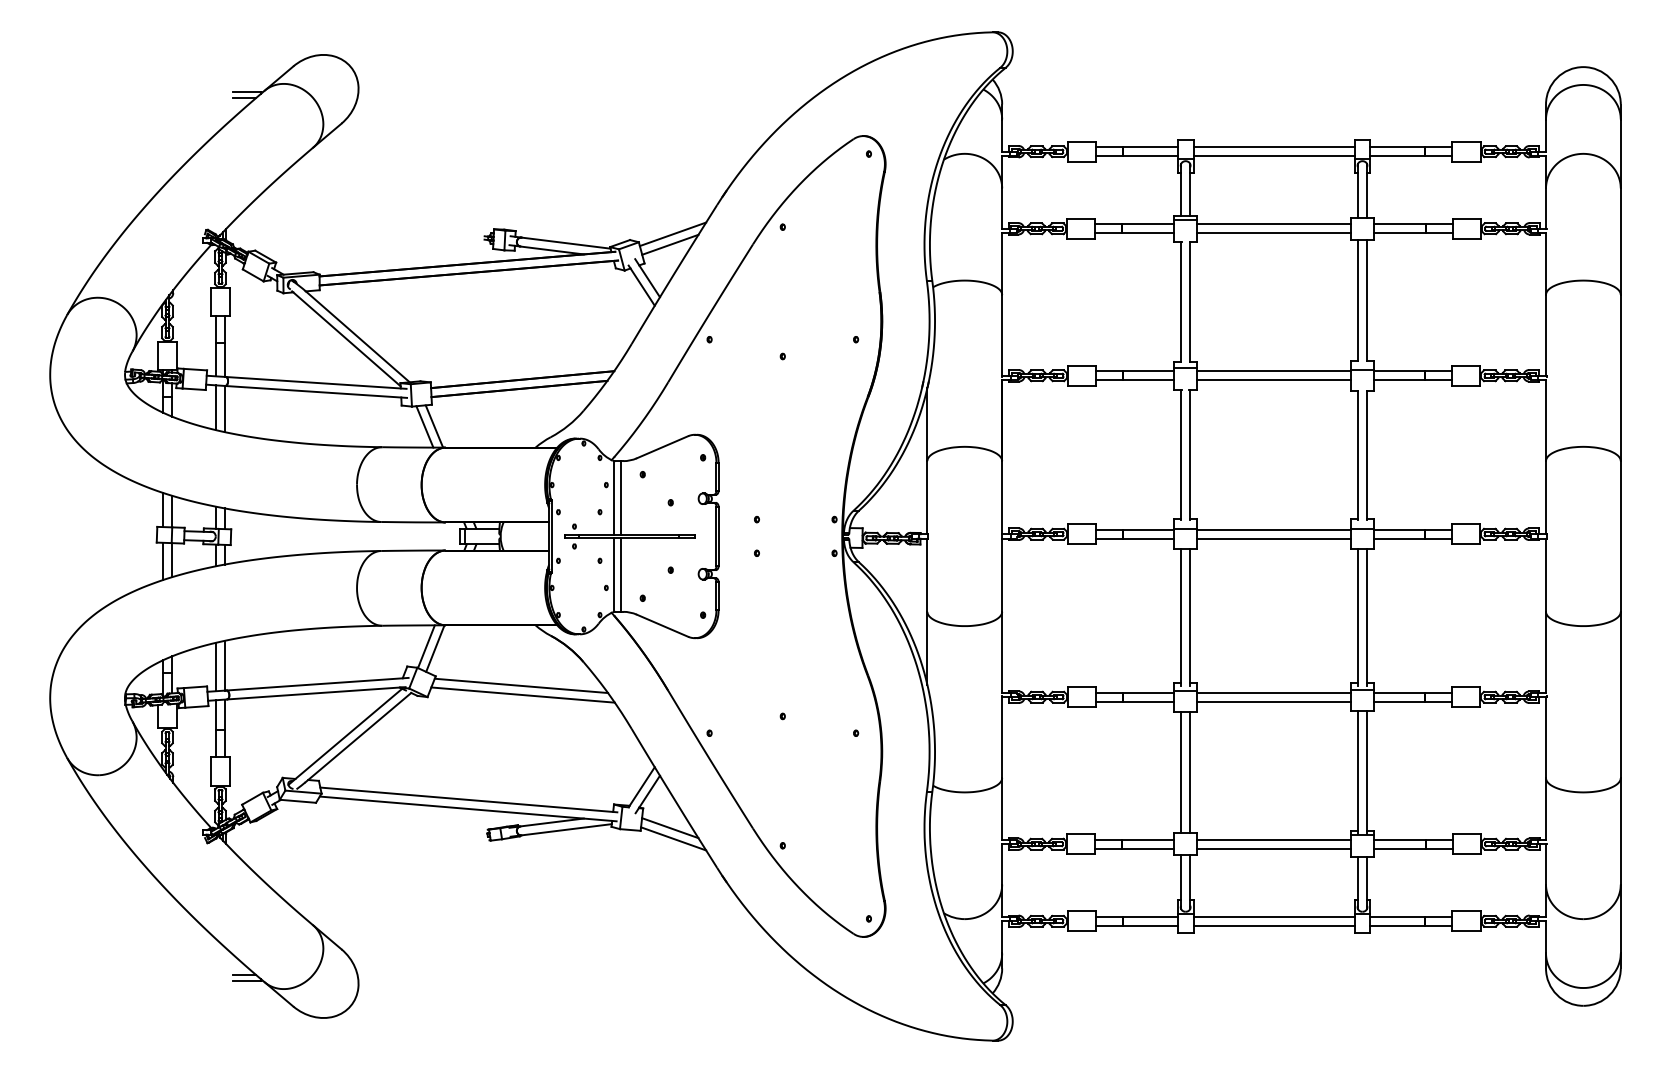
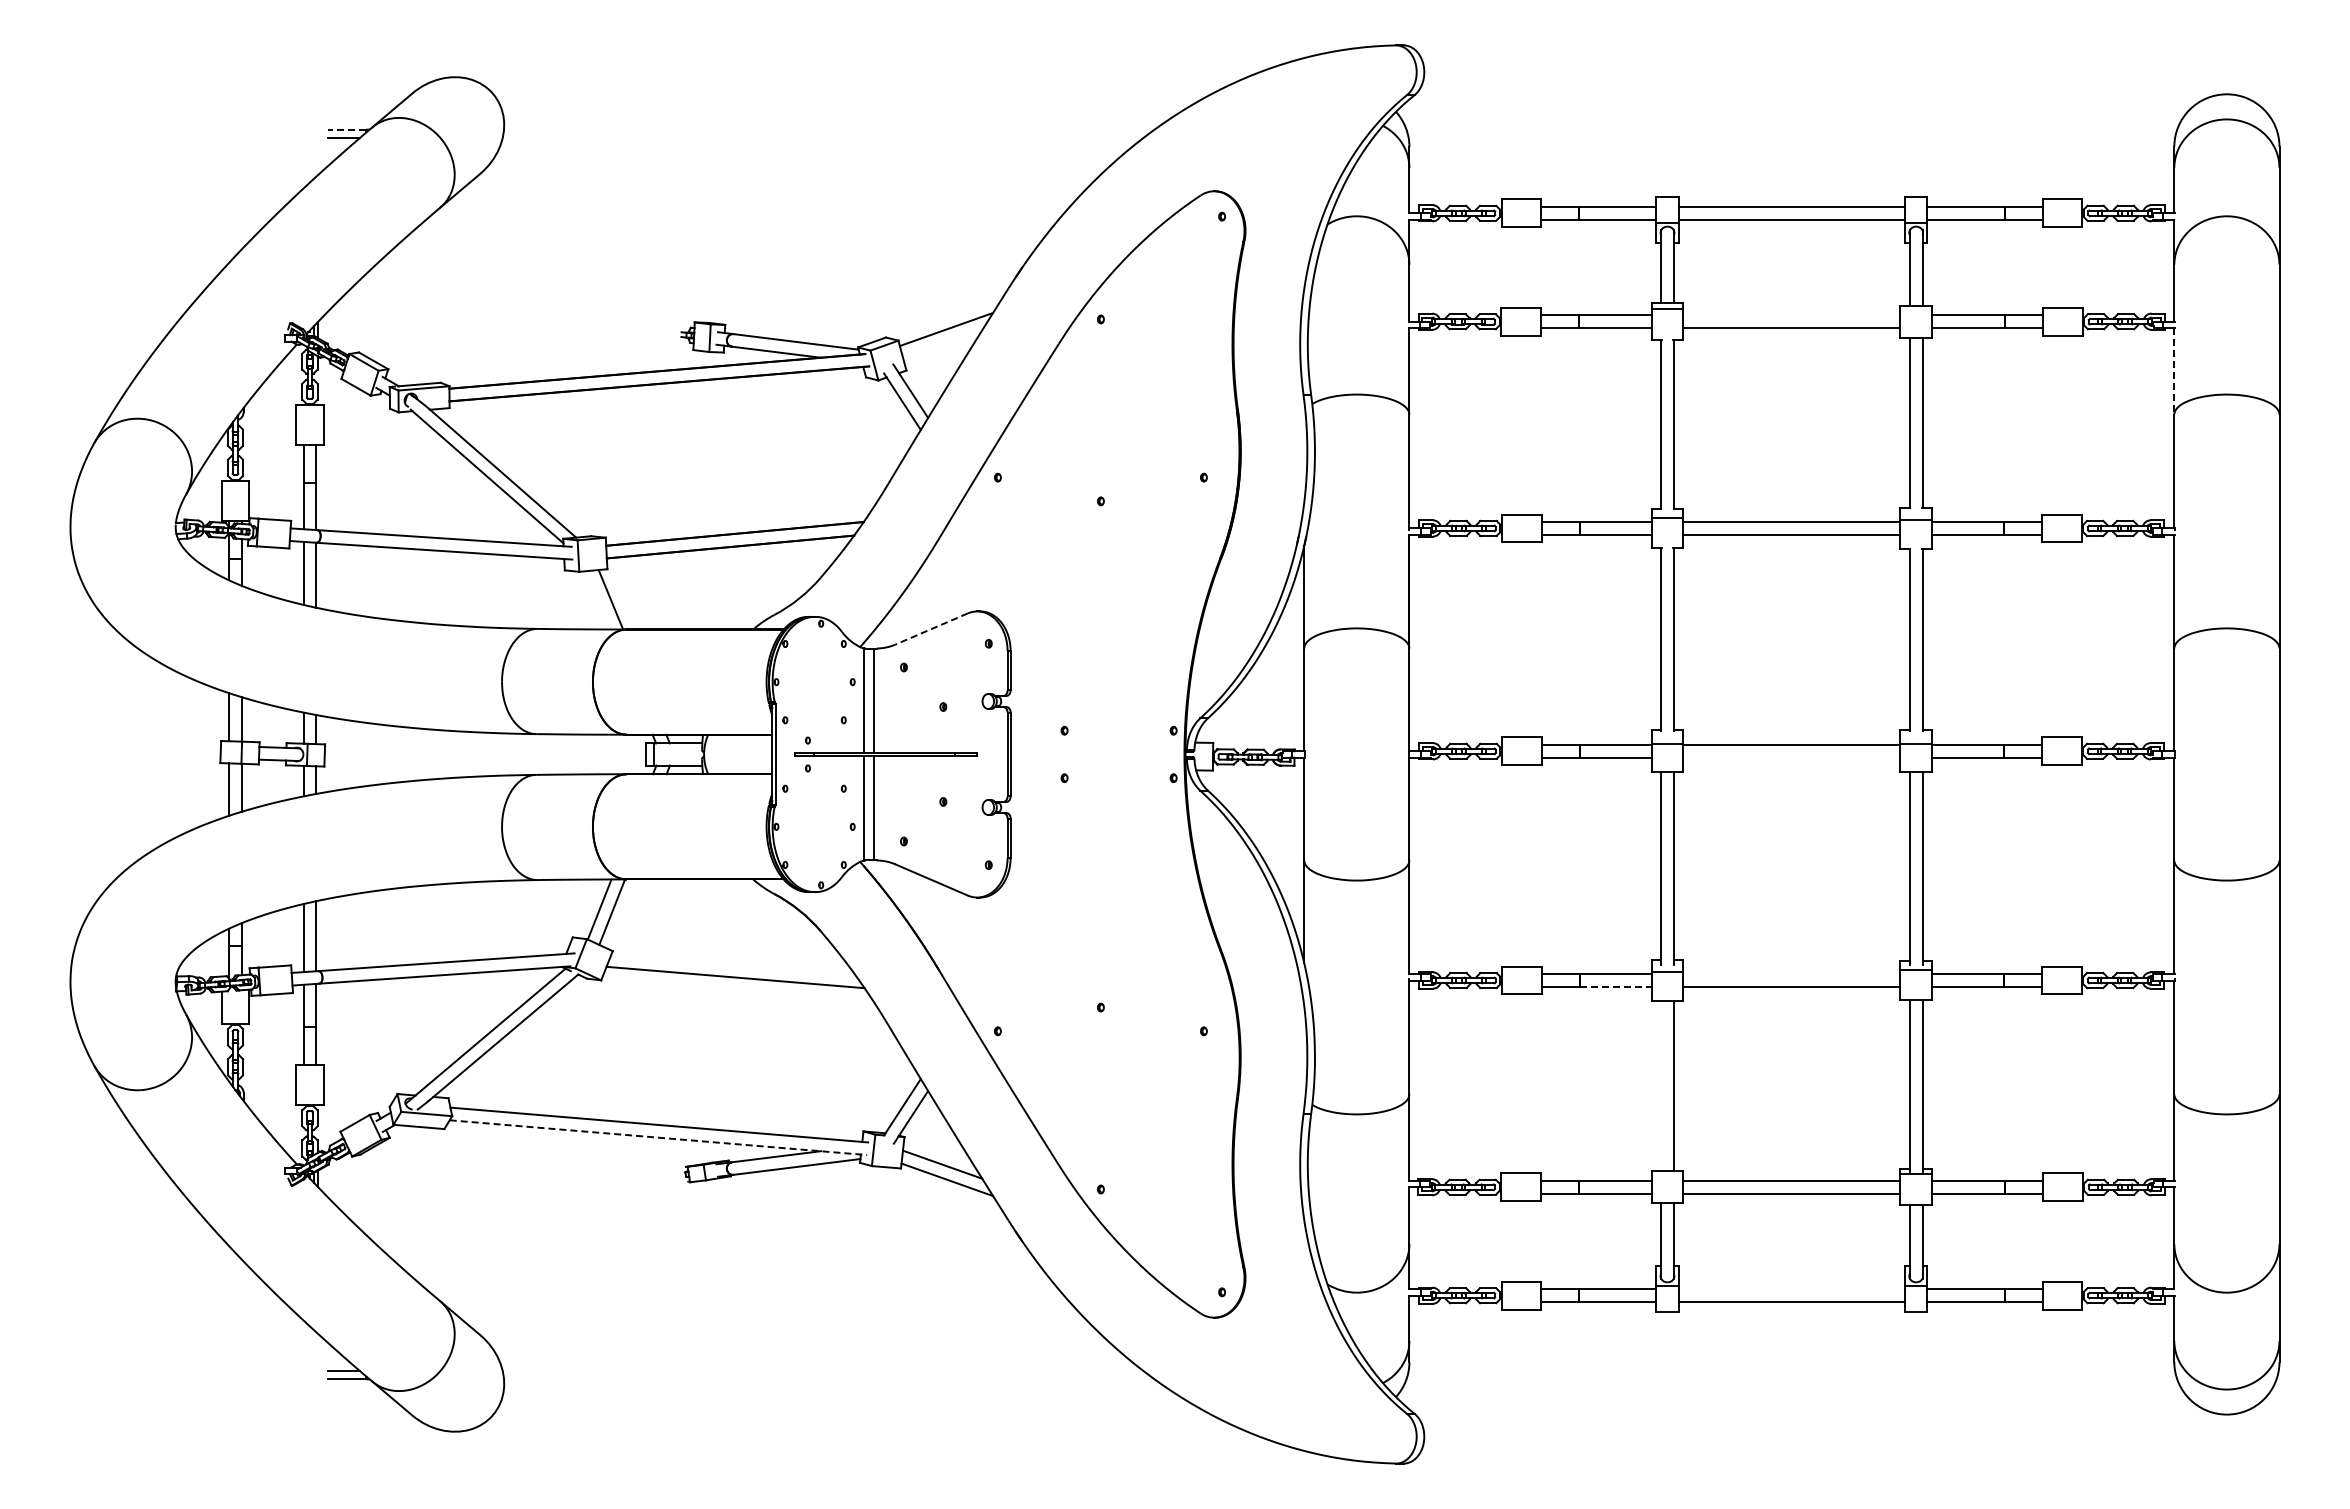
line: (246, 92) -> (346, 129), solid -> dashed
line: (1273, 224) -> (1791, 315), removed
line: (670, 244) -> (942, 344), removed
line: (1546, 264) -> (2174, 371), solid -> dashed
line: (424, 427) -> (597, 600), removed
line: (662, 447) -> (931, 629), solid -> dashed
line: (1273, 538) -> (1791, 757), removed
line: (521, 685) -> (733, 964), removed
line: (1273, 692) -> (1791, 974), removed
line: (1149, 701) -> (1616, 986), solid -> dashed
line: (1181, 772) -> (1661, 1086), removed
line: (468, 808) -> (658, 1137), solid -> dashed
line: (1273, 916) -> (1791, 1289), removed

